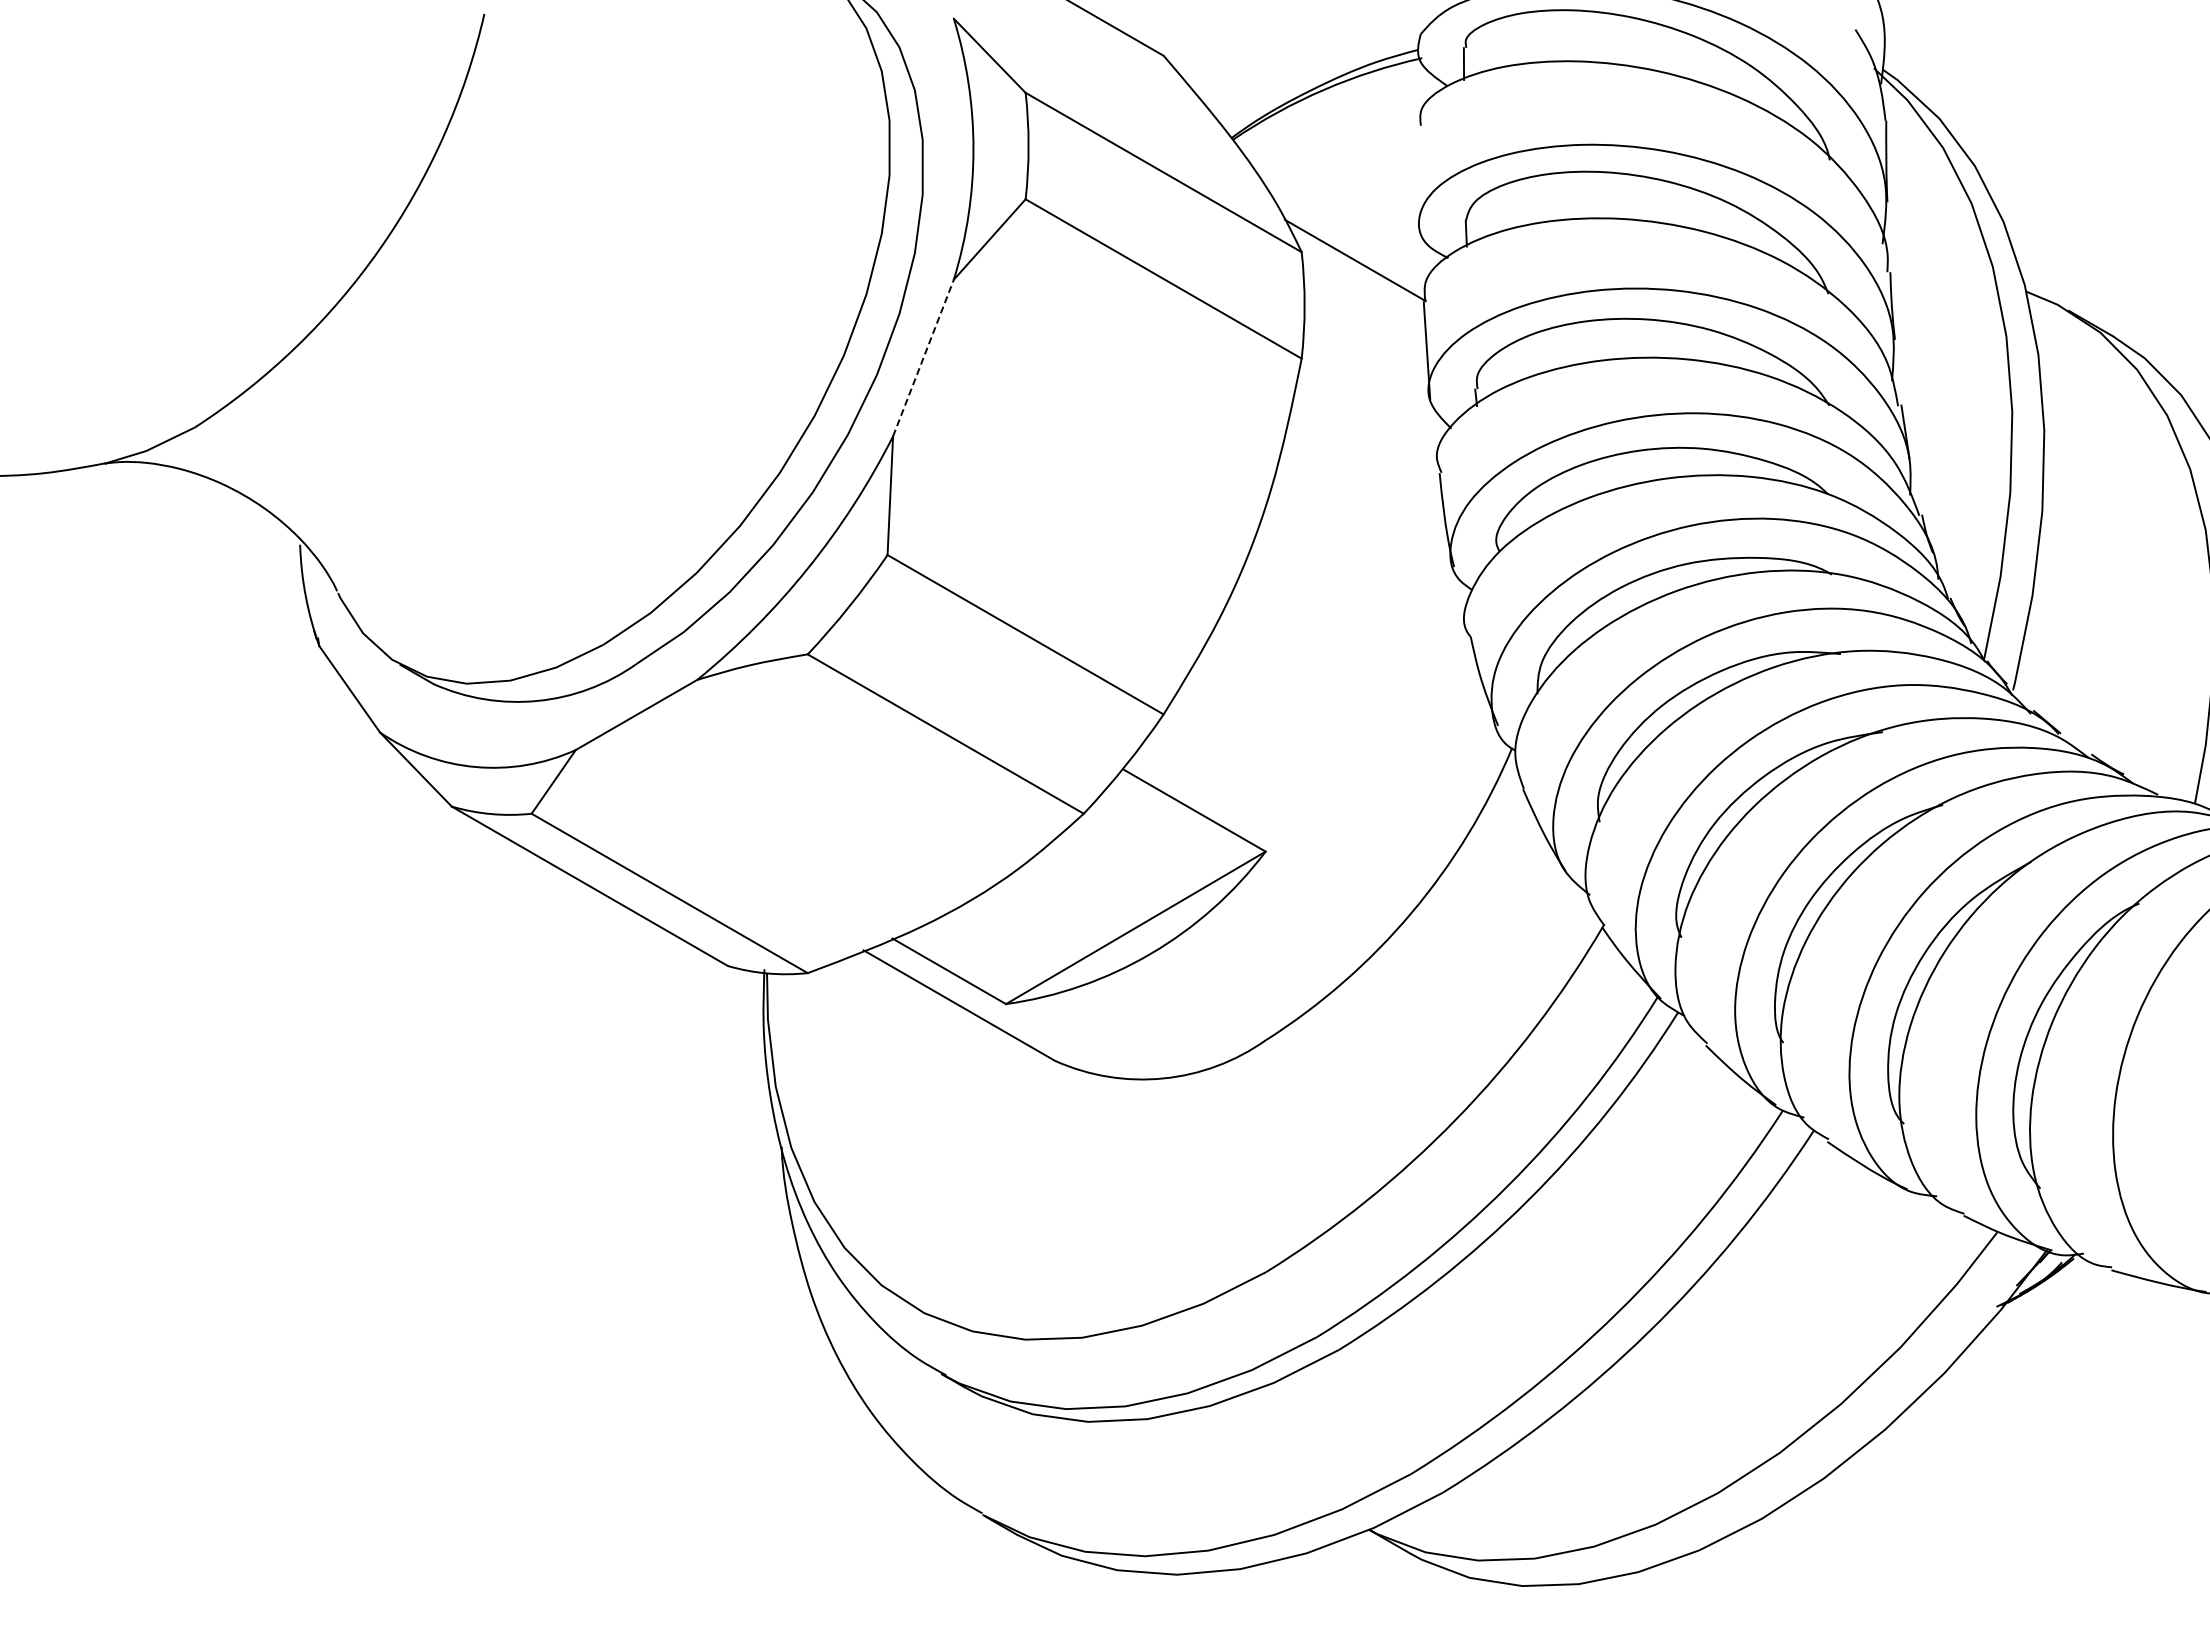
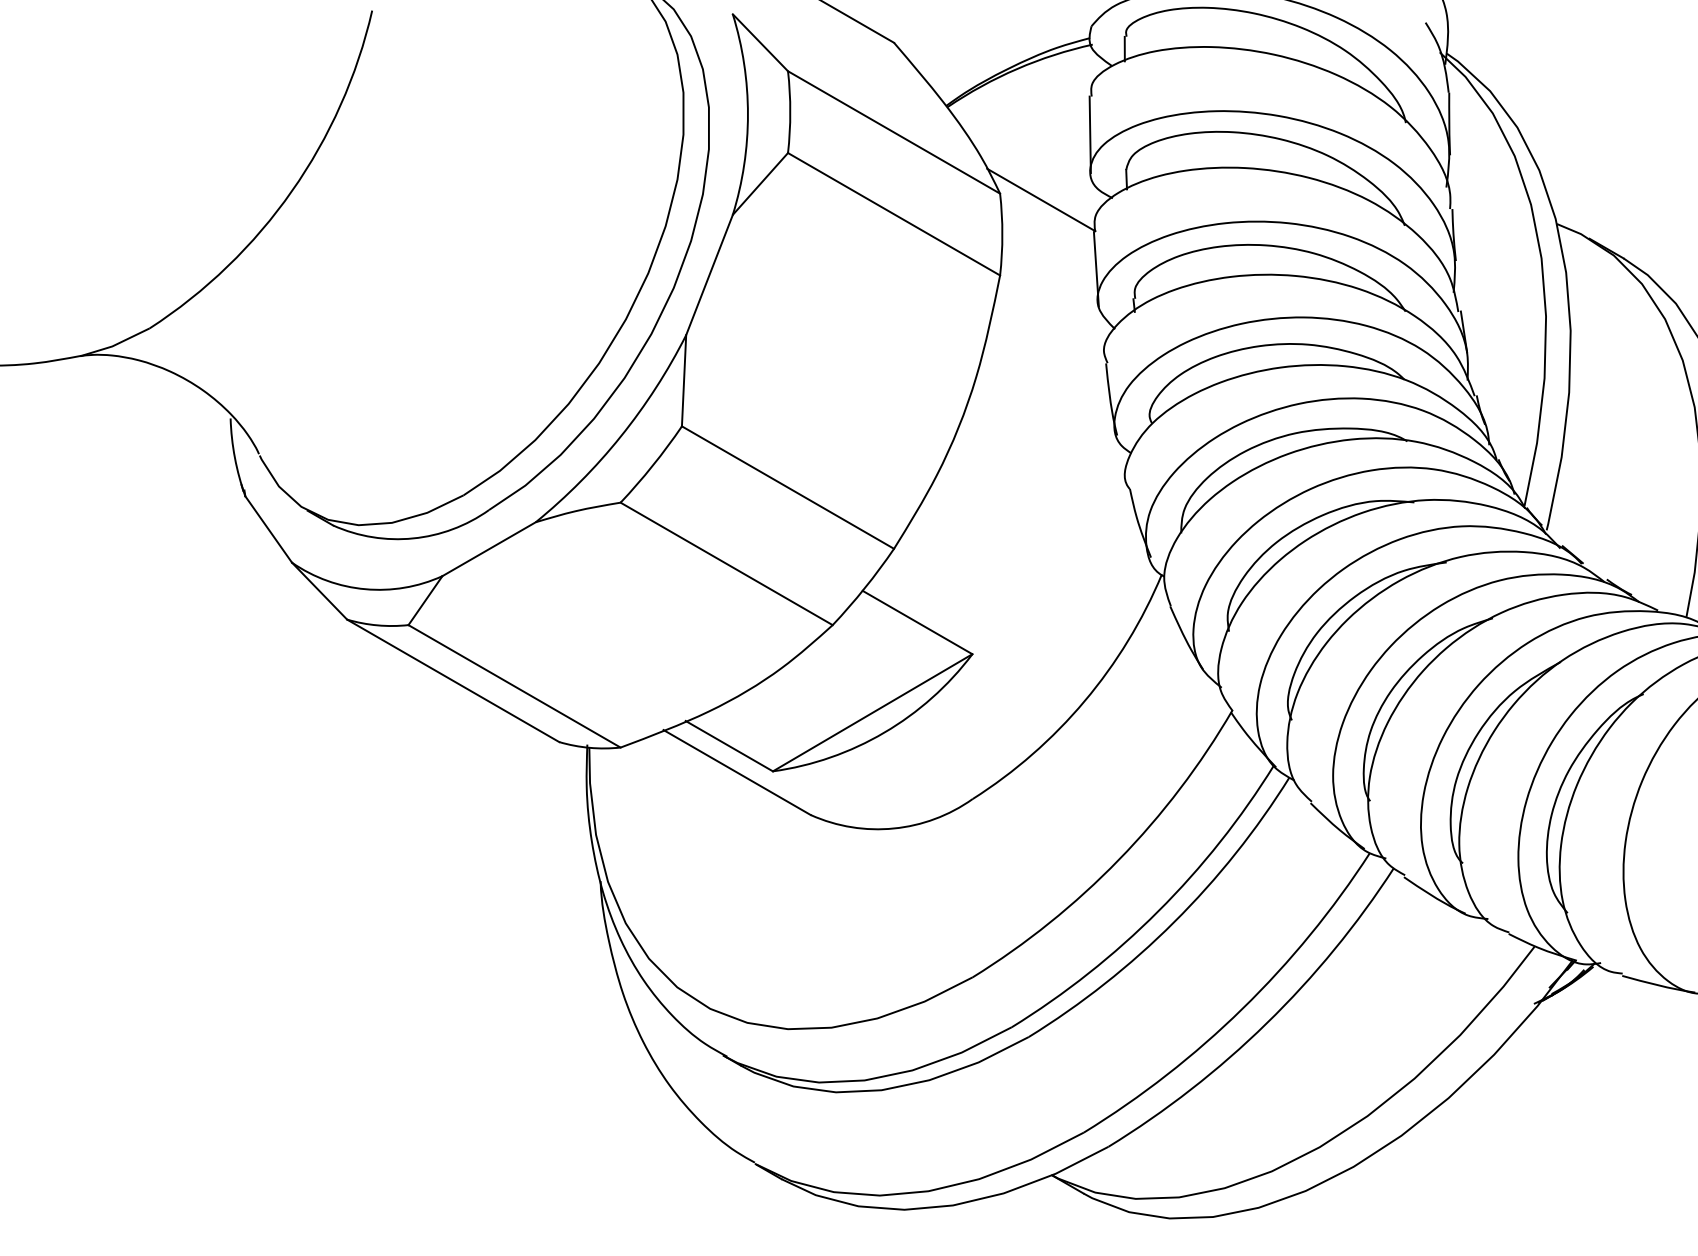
line: (1418, 175) -> (1089, 134), added
line: (923, 358) -> (709, 275), dashed -> solid

